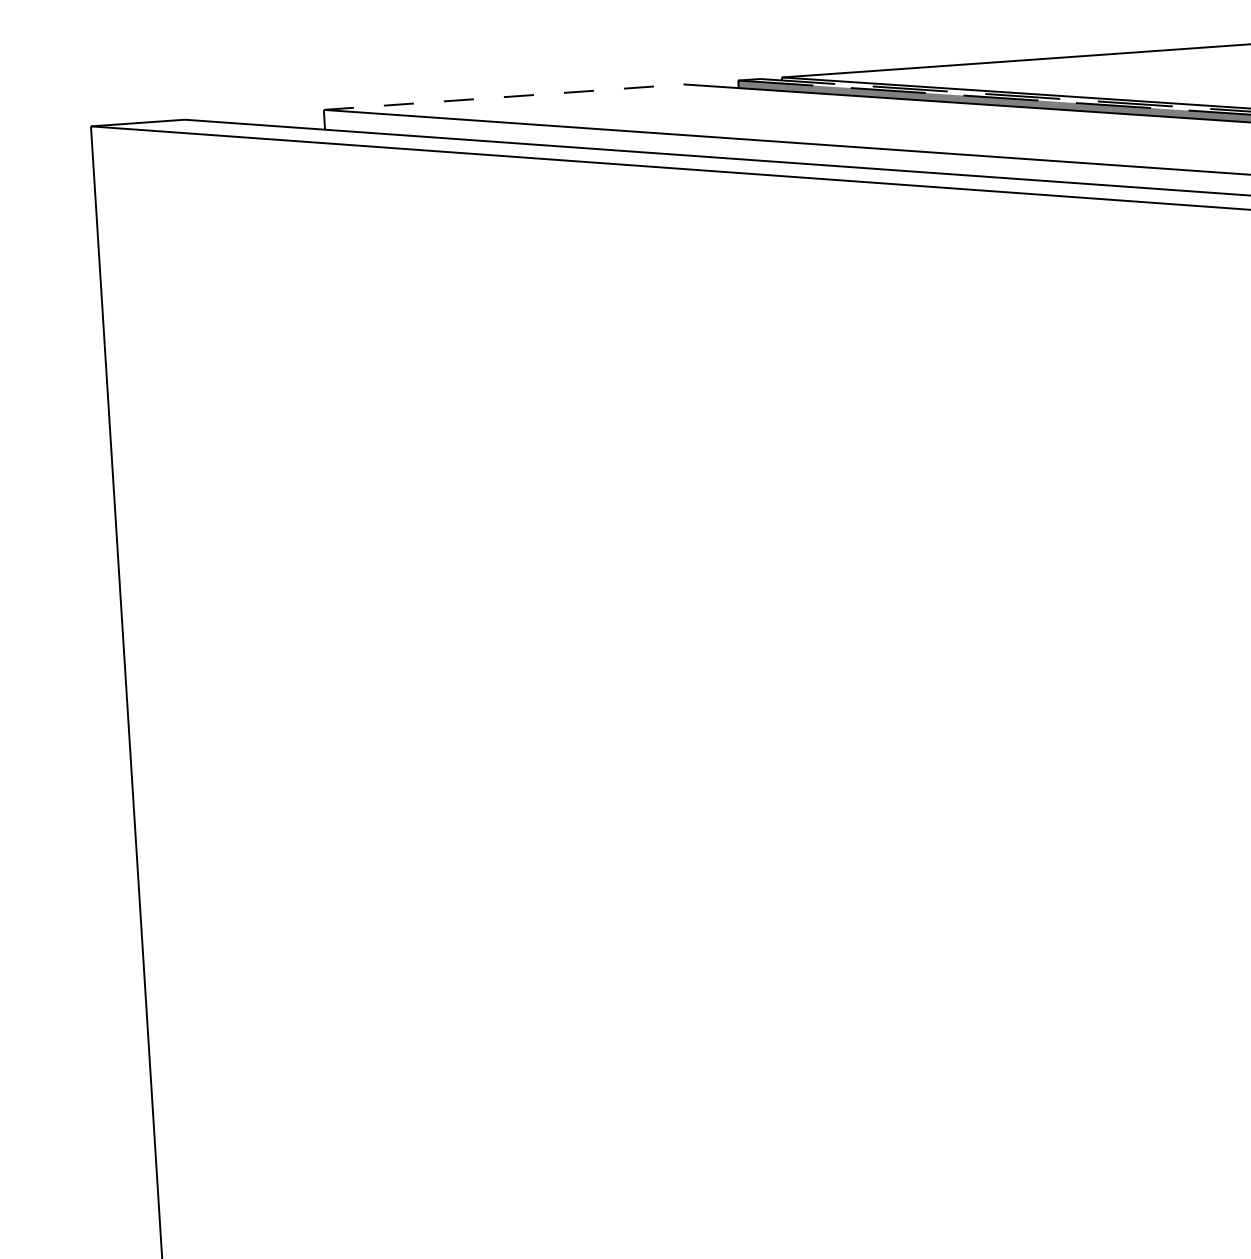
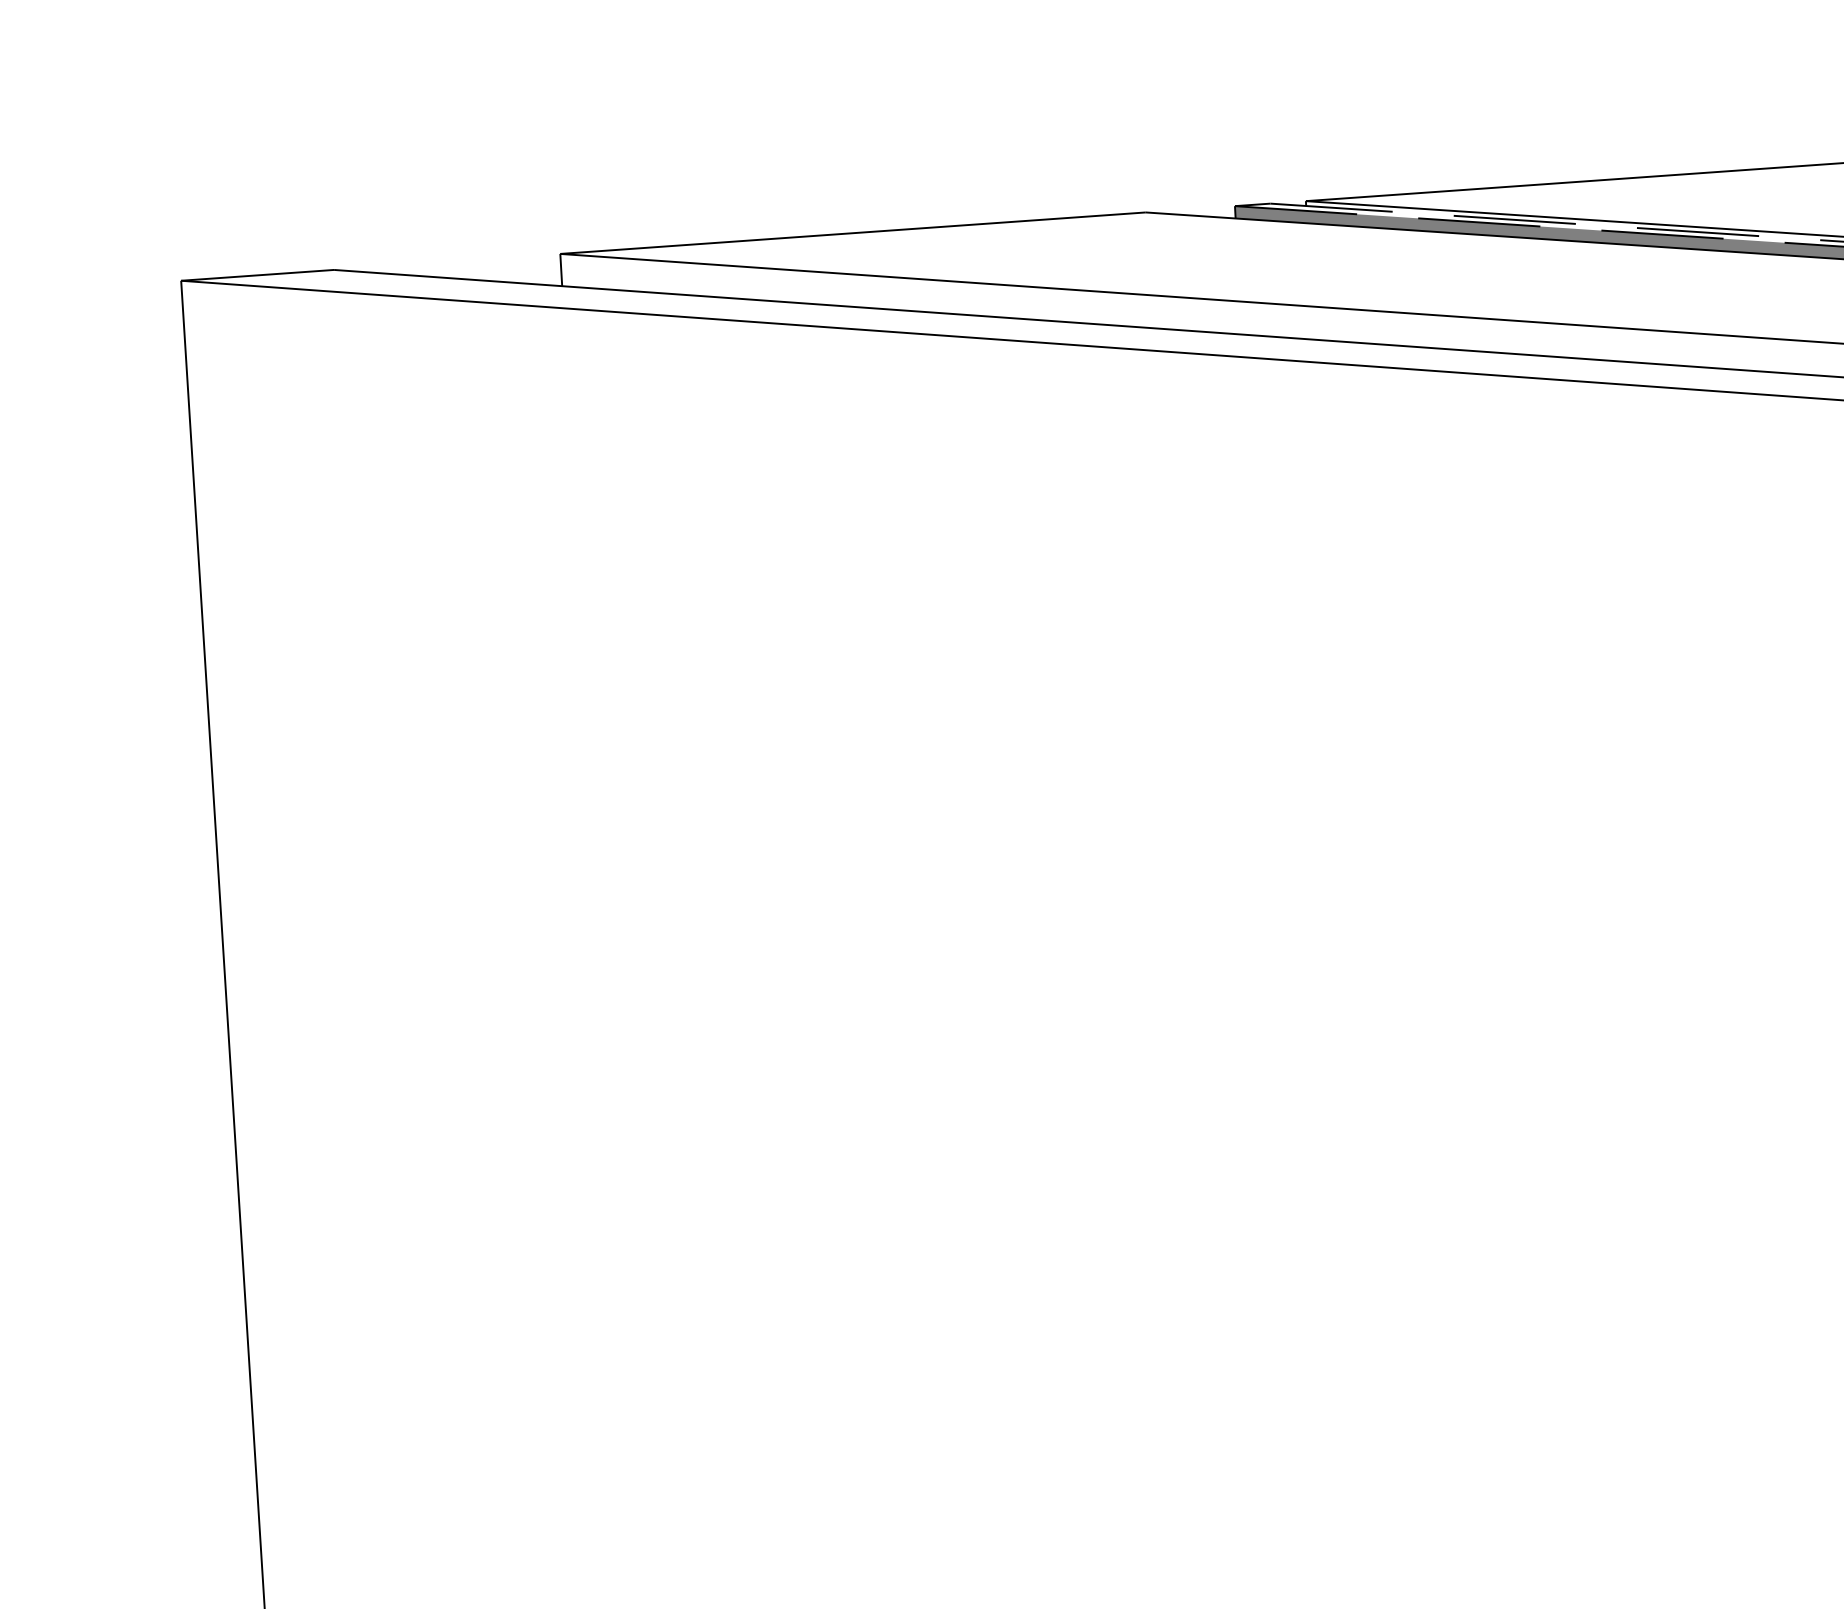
line: (504, 97) -> (854, 233), dashed -> solid

